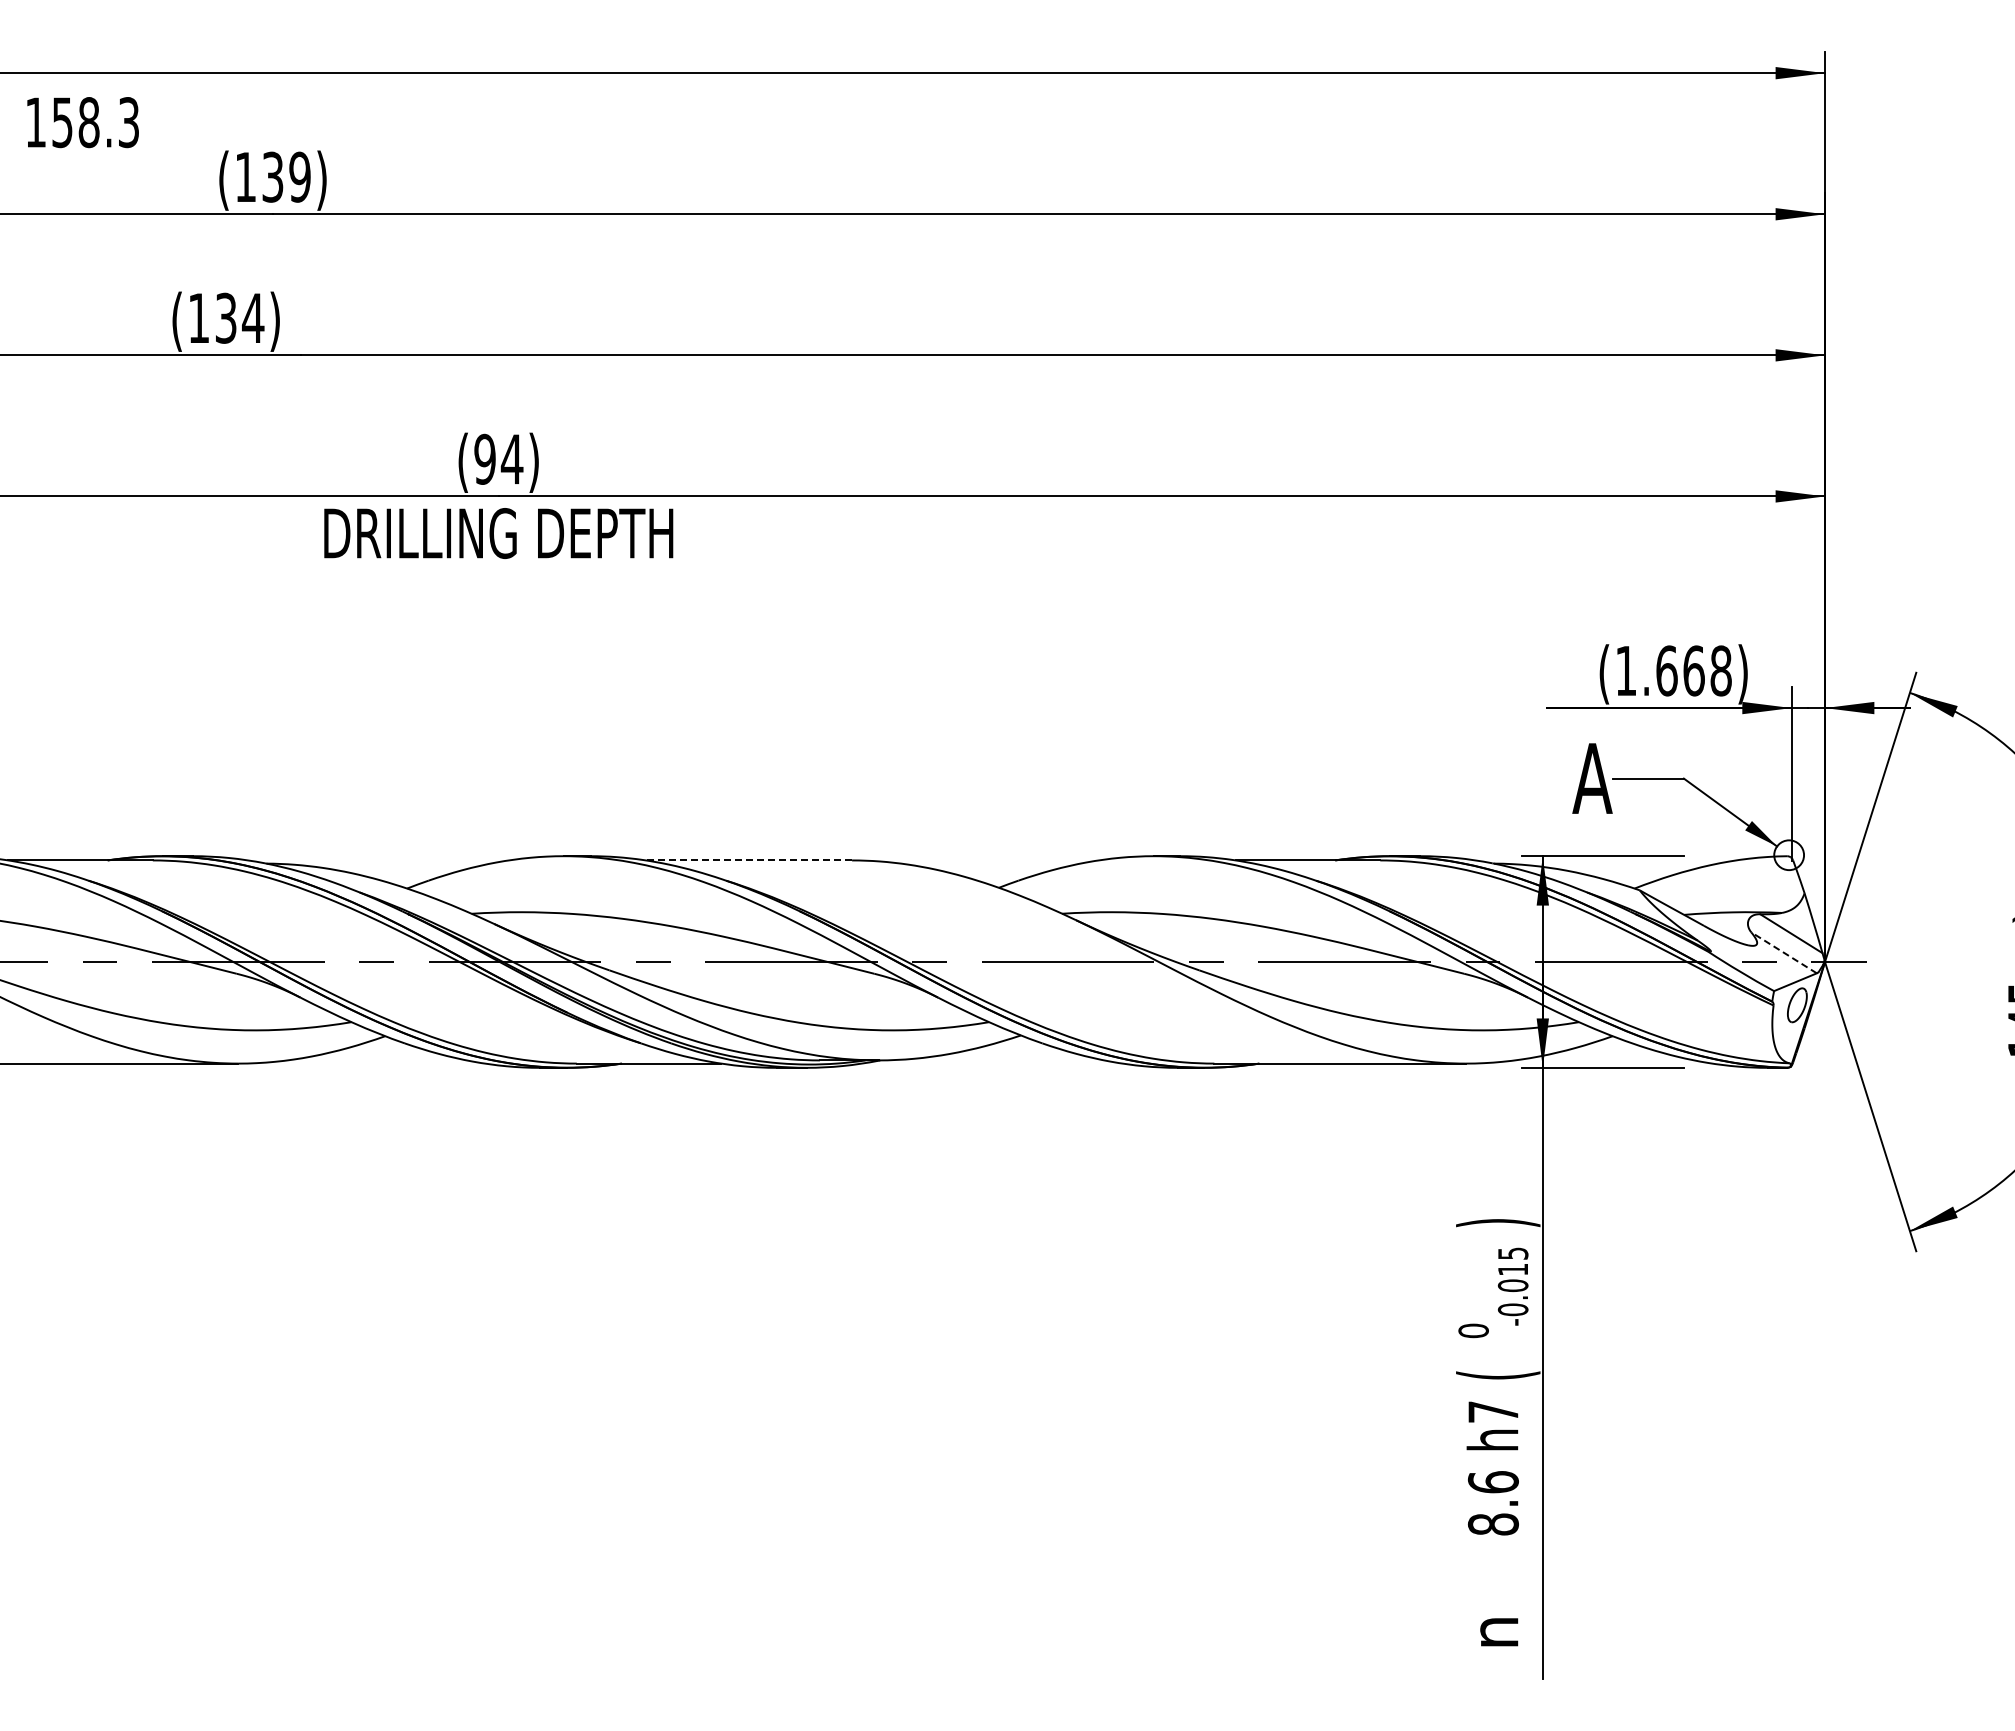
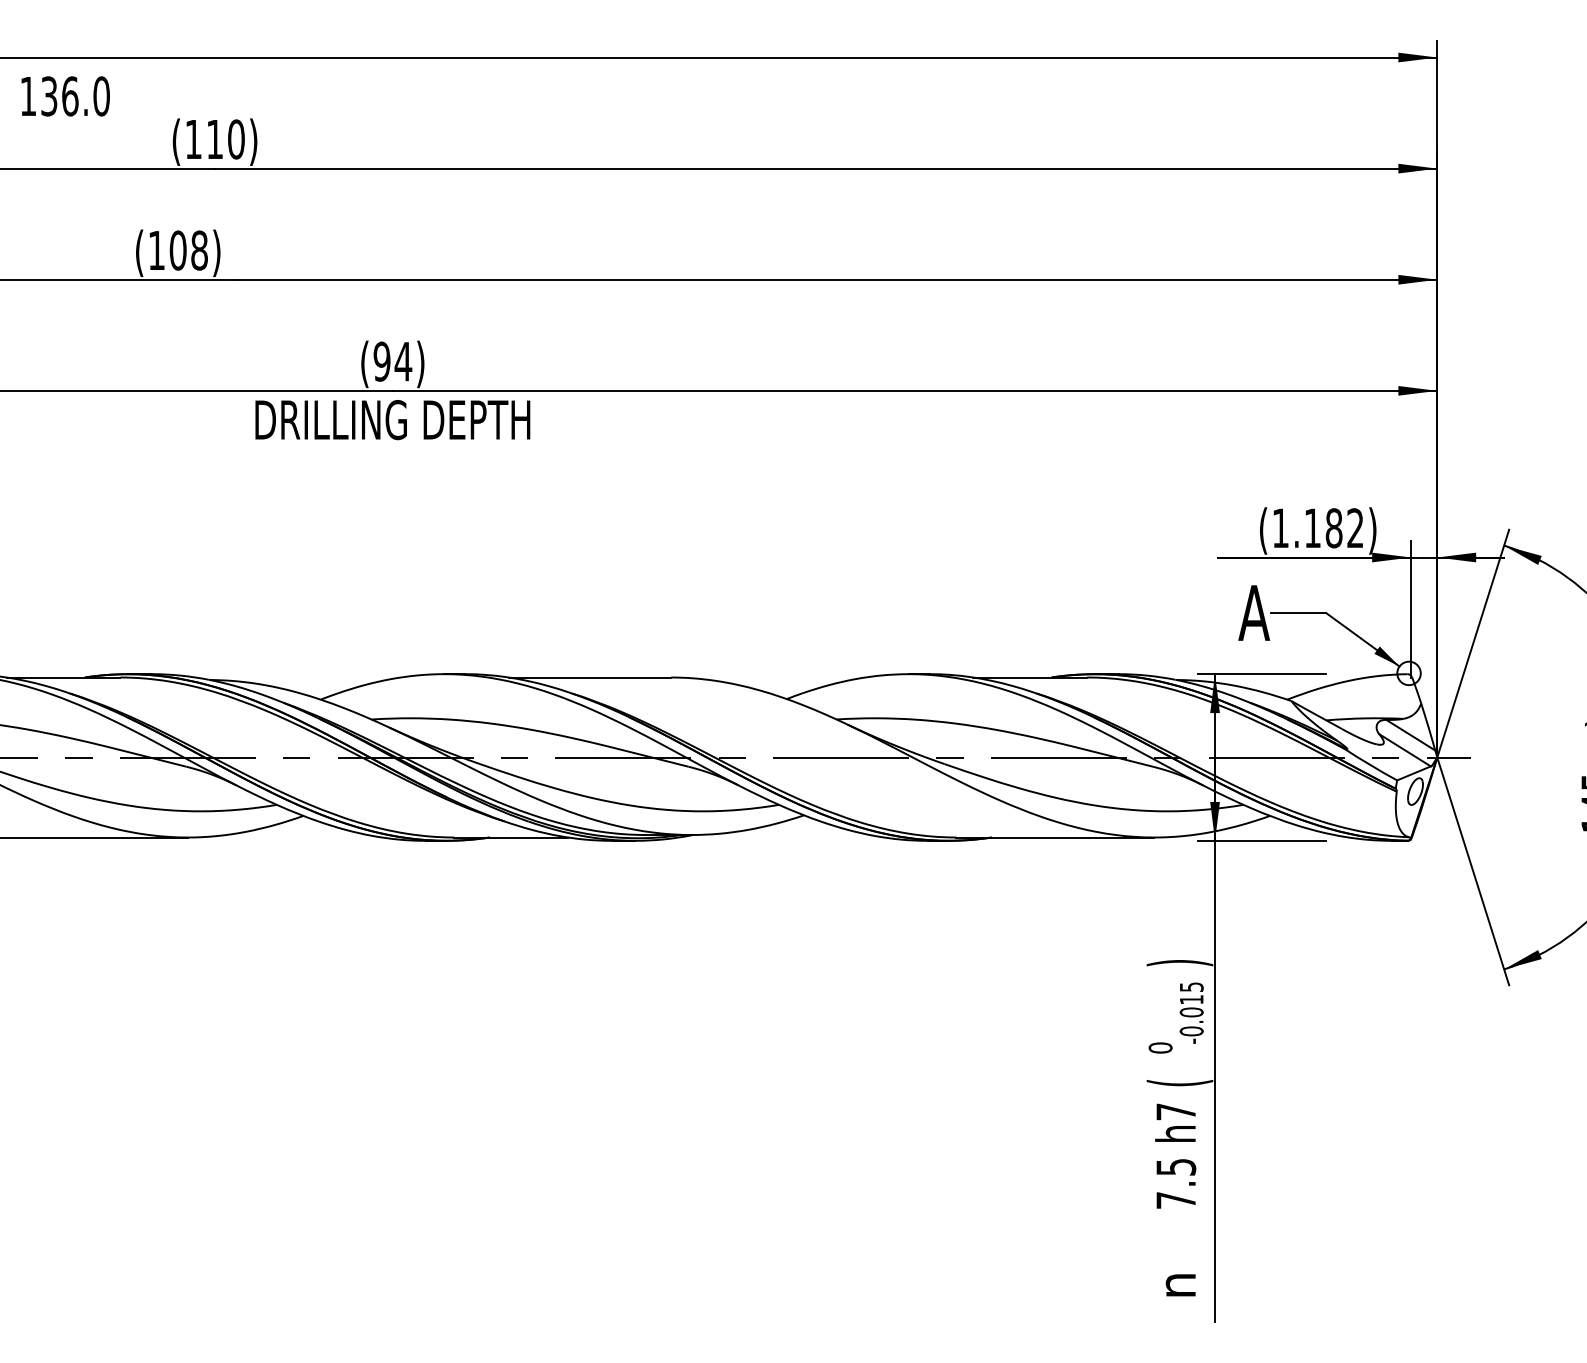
text: (96, 122) -> (76, 96), 158.3 -> 136.0
text: (286, 176) -> (225, 138), (139) -> (110)
text: (239, 317) -> (188, 249), (134) -> (108)
text: (1693, 670) -> (1333, 527), (1.668) -> (1.182)
line: (748, 860) -> (589, 677), dashed -> solid
line: (1784, 952) -> (1405, 750), dashed -> solid
text: (1492, 1503) -> (1175, 1183), 8.6 -> 7.5

